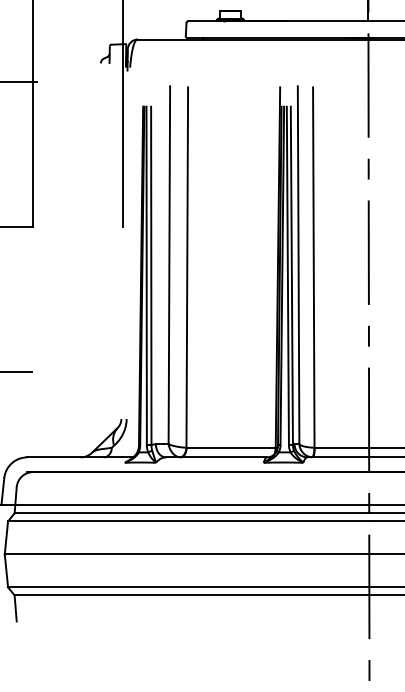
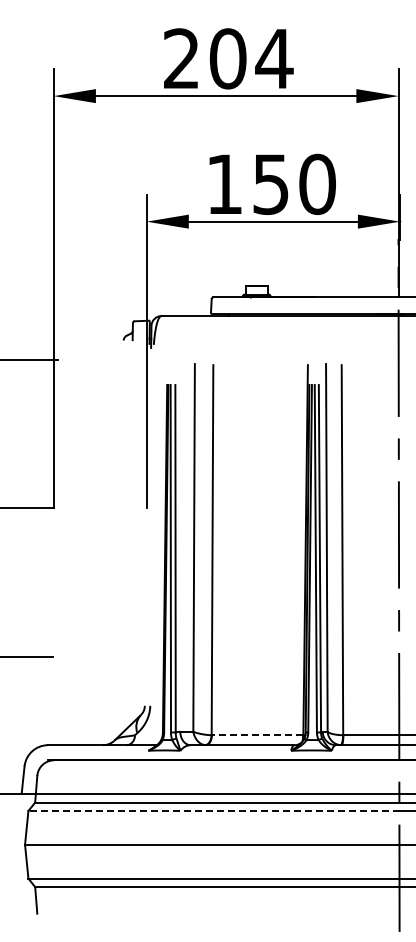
line: (231, 447) -> (257, 735), solid -> dashed
line: (189, 521) -> (214, 811), solid -> dashed

